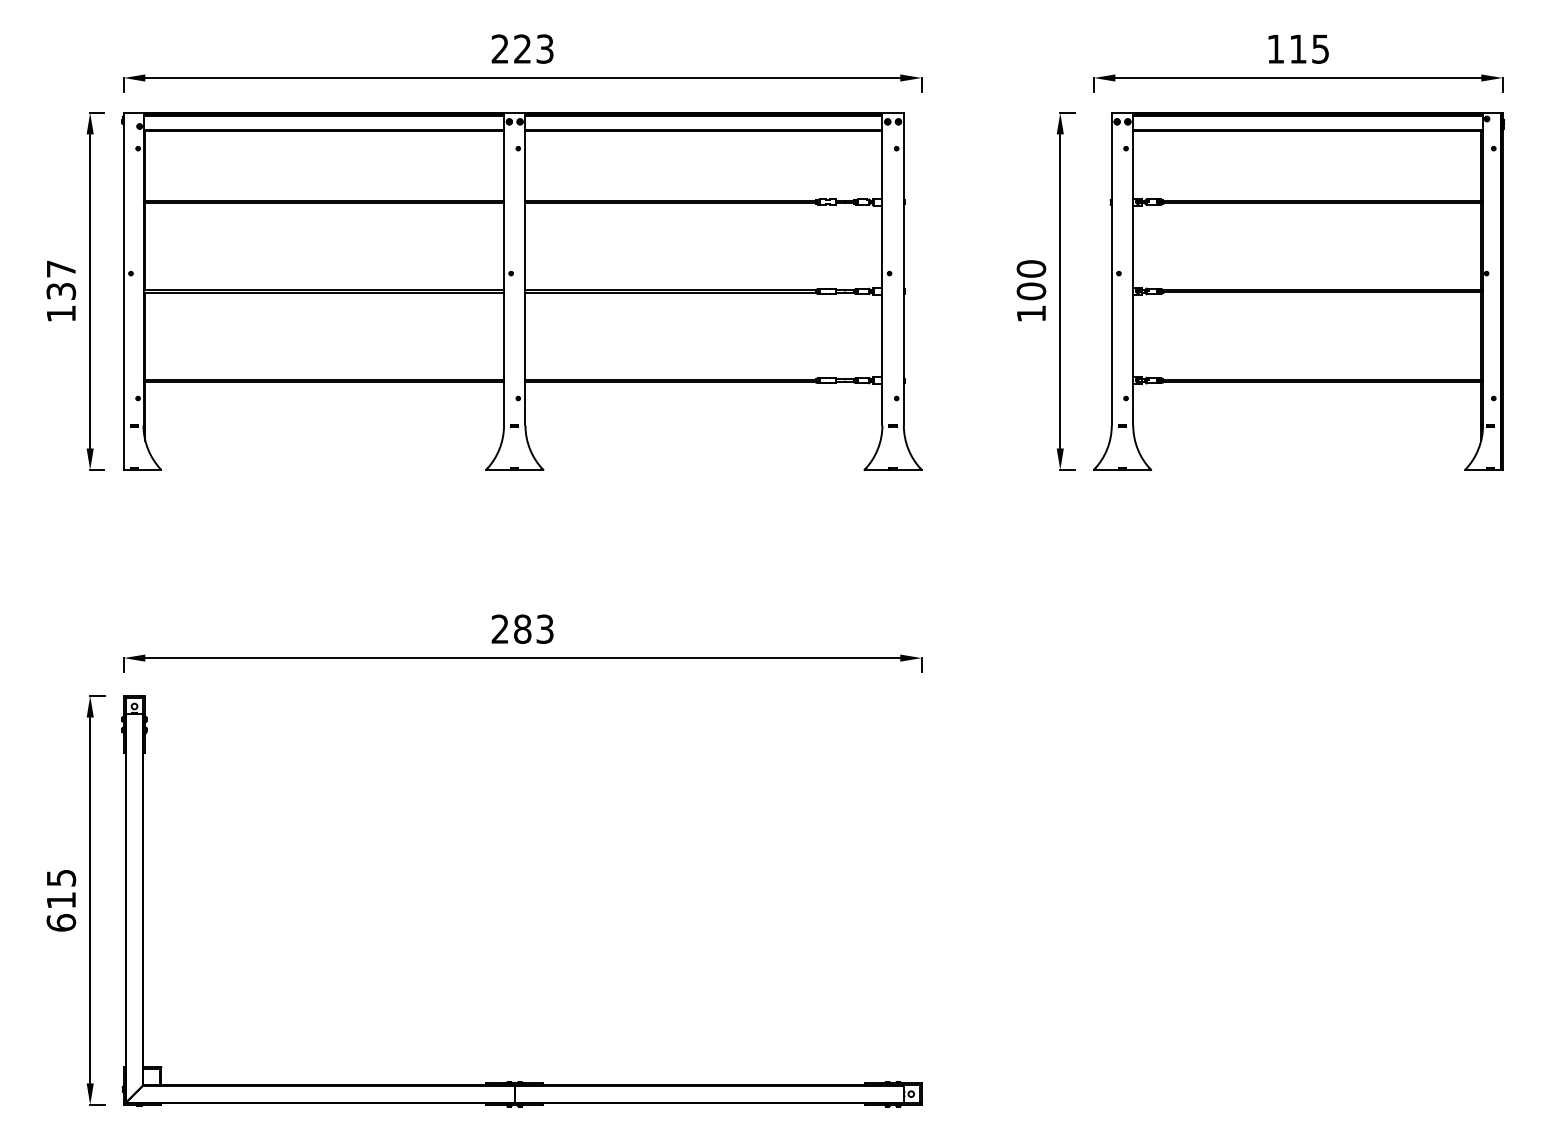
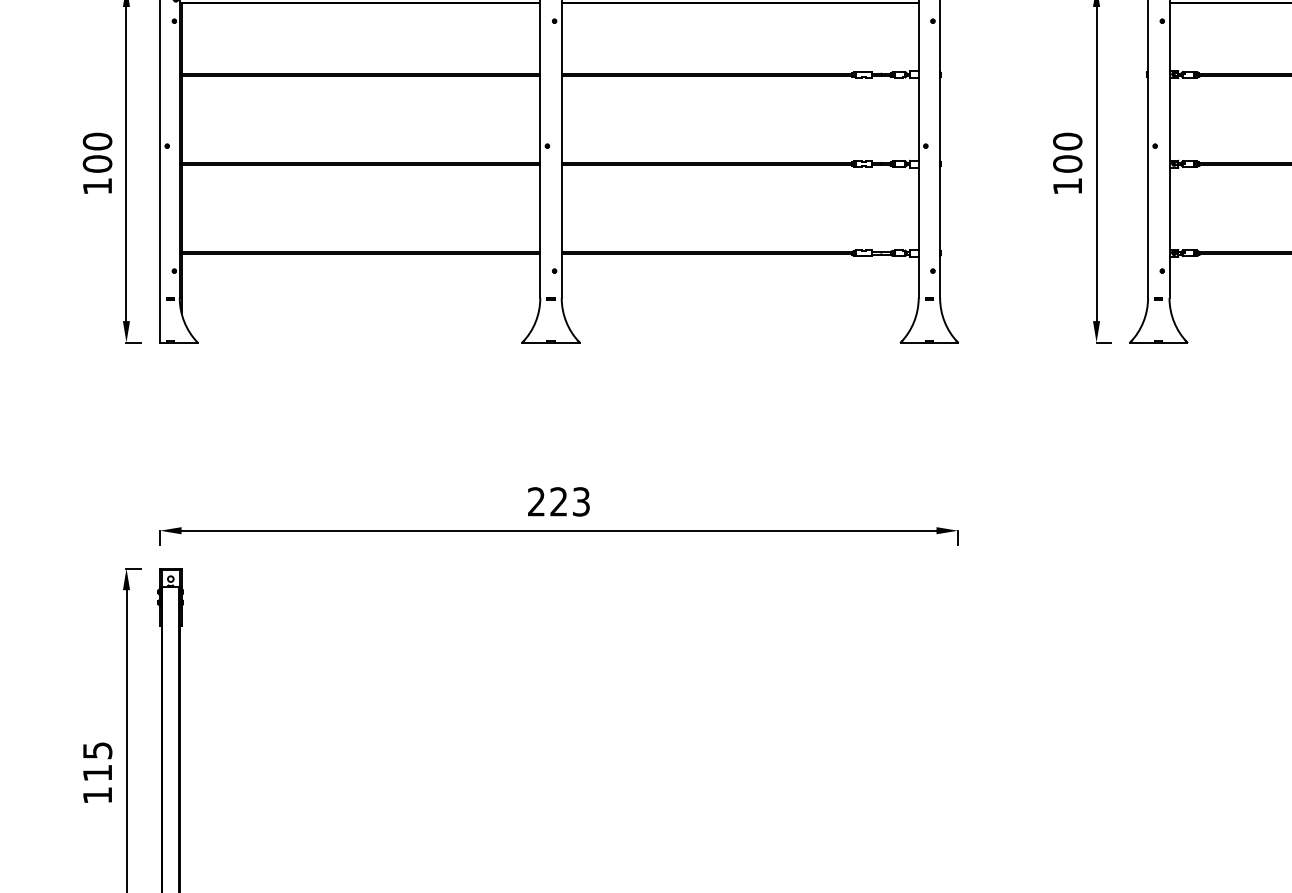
text: (61, 280) -> (97, 153), 137 -> 100
text: (522, 628) -> (558, 501), 283 -> 223
text: (61, 922) -> (97, 795), 615 -> 115

